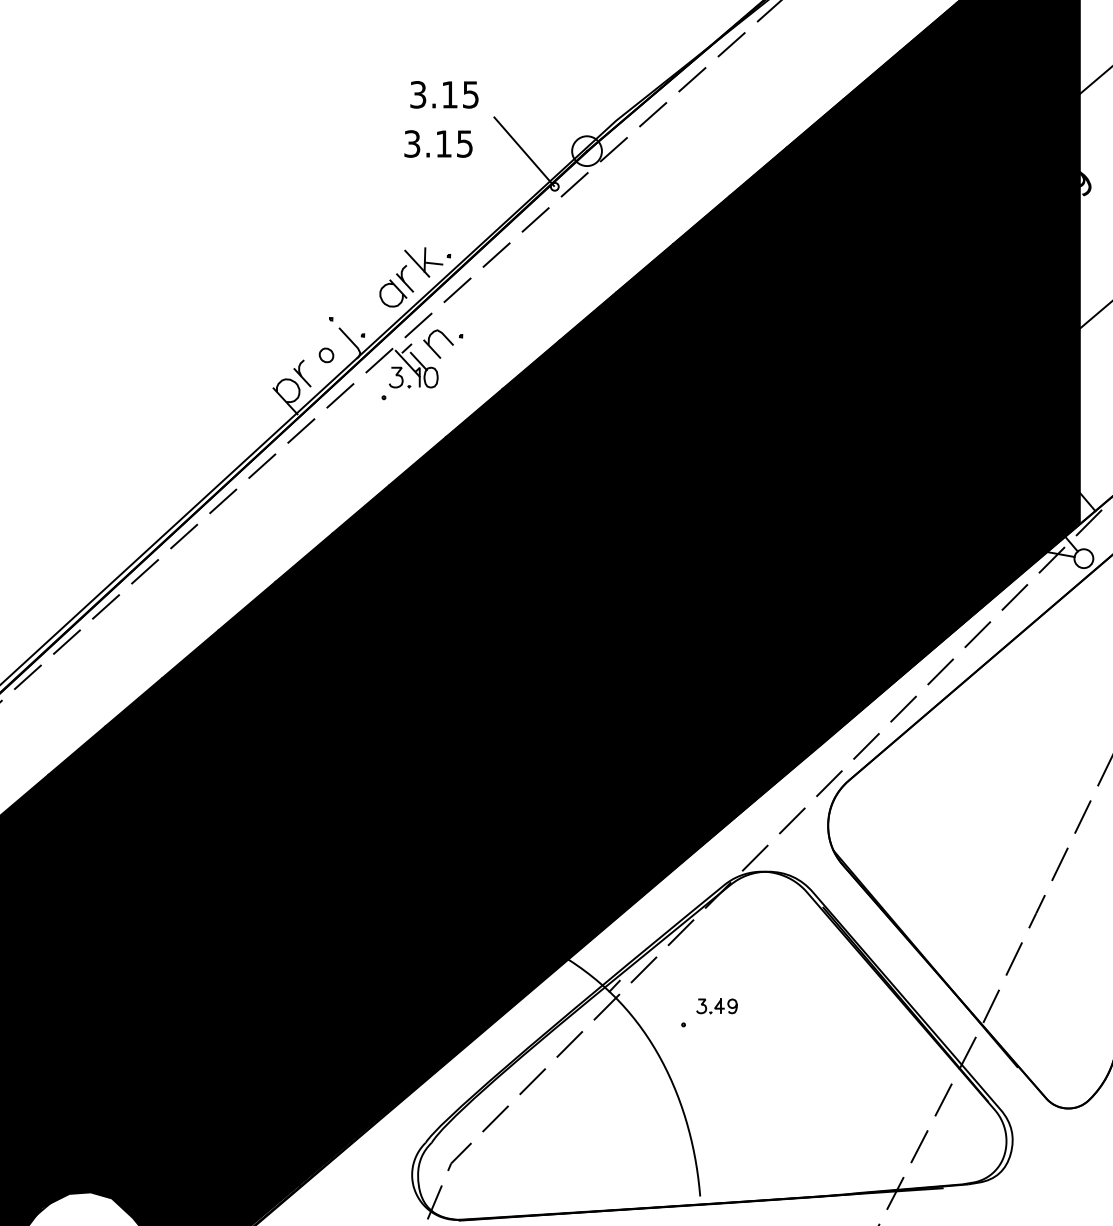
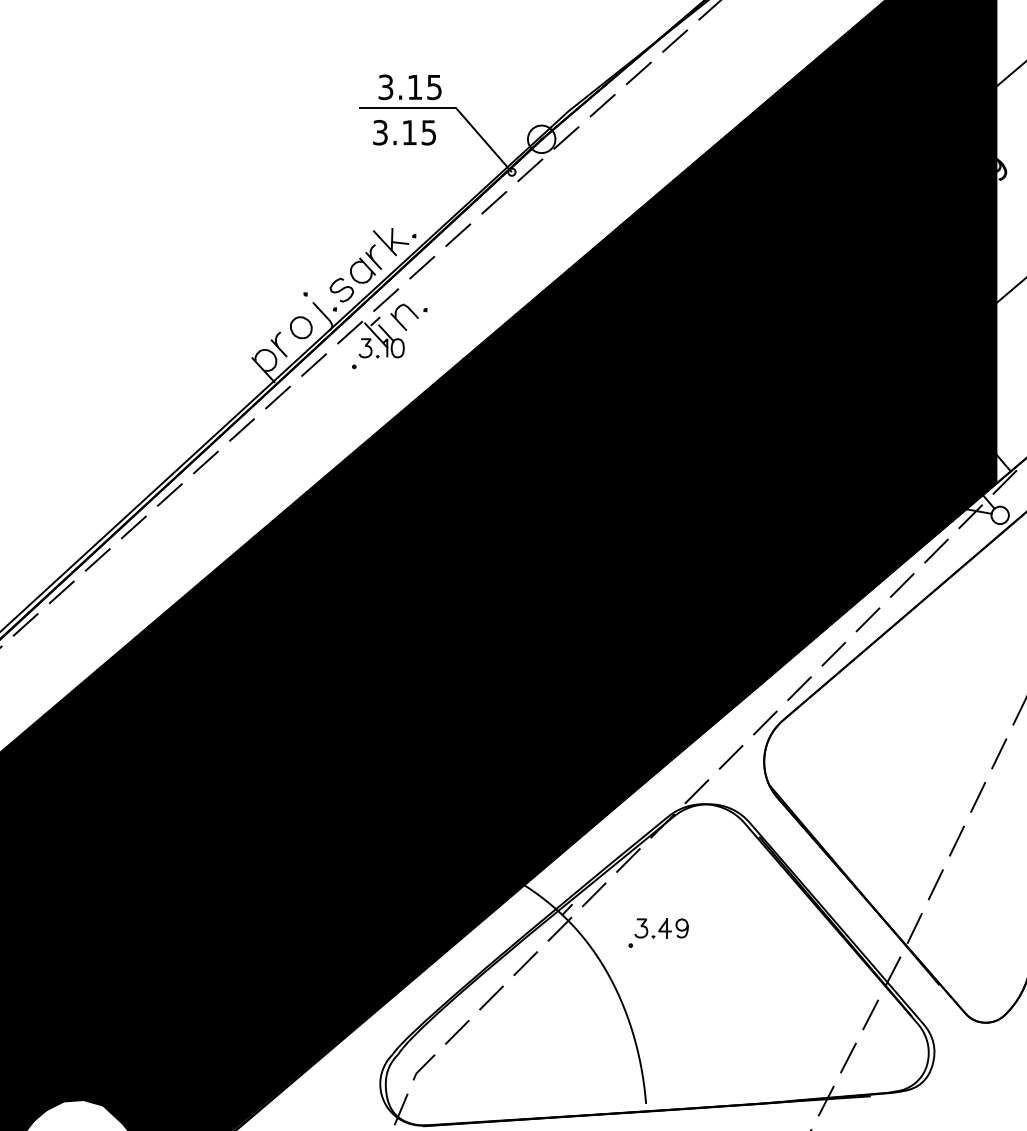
line: (441, 117) -> (407, 108), added
curve: (370, 314) -> (341, 290), added
part: (326, 355) -> (301, 327), size x1.67
part: (716, 1006) -> (661, 928), size x1.43

